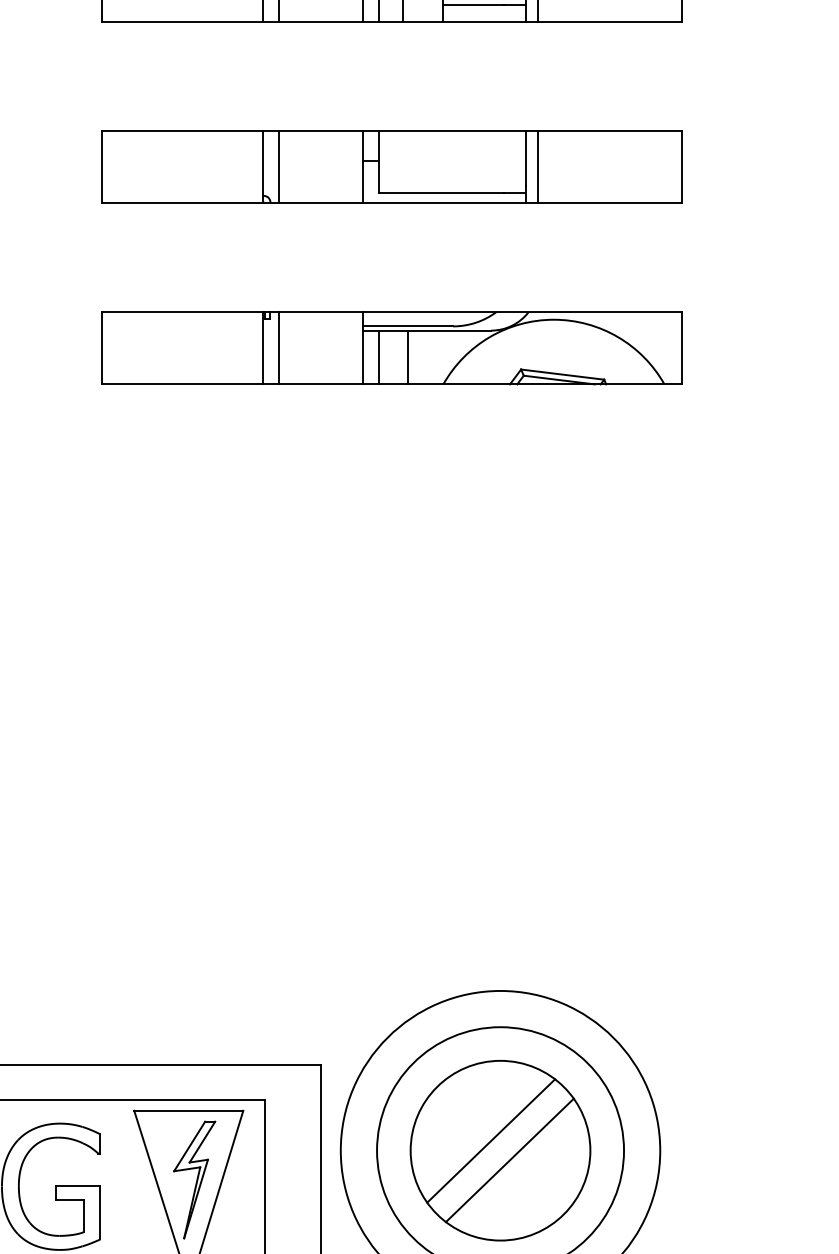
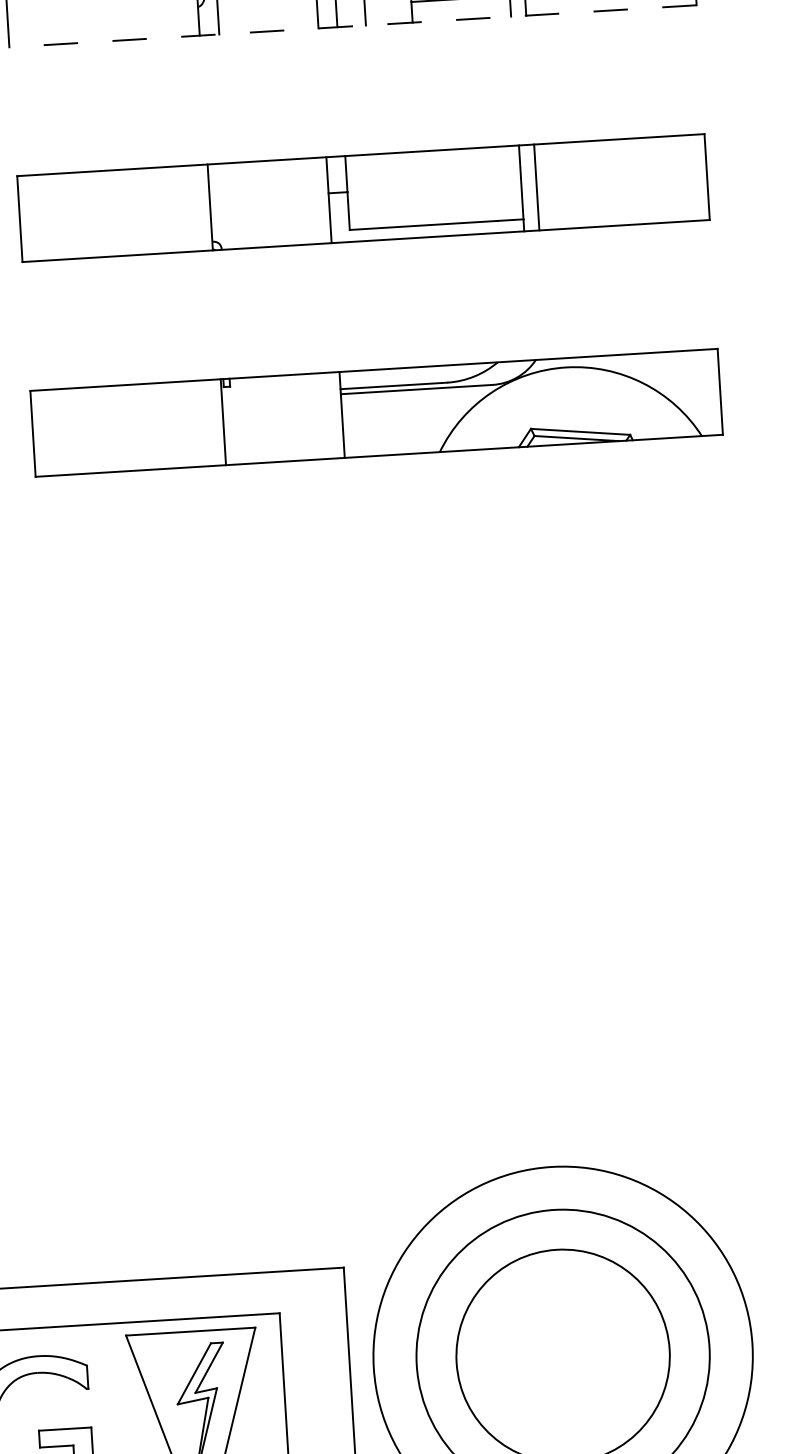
line: (392, 22) -> (353, 26), solid -> dashed
line: (279, 166) -> (229, 205), removed
line: (279, 347) -> (242, 420), removed
line: (379, 357) -> (362, 424), removed
line: (408, 357) -> (396, 422), removed
line: (491, 1140) -> (551, 1344), removed
line: (509, 1160) -> (574, 1367), removed

